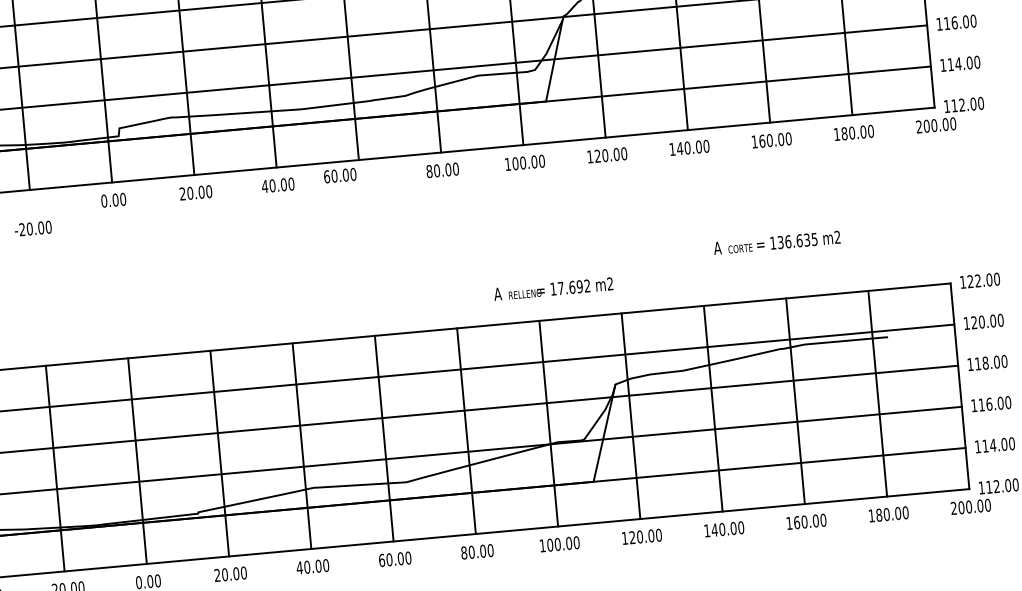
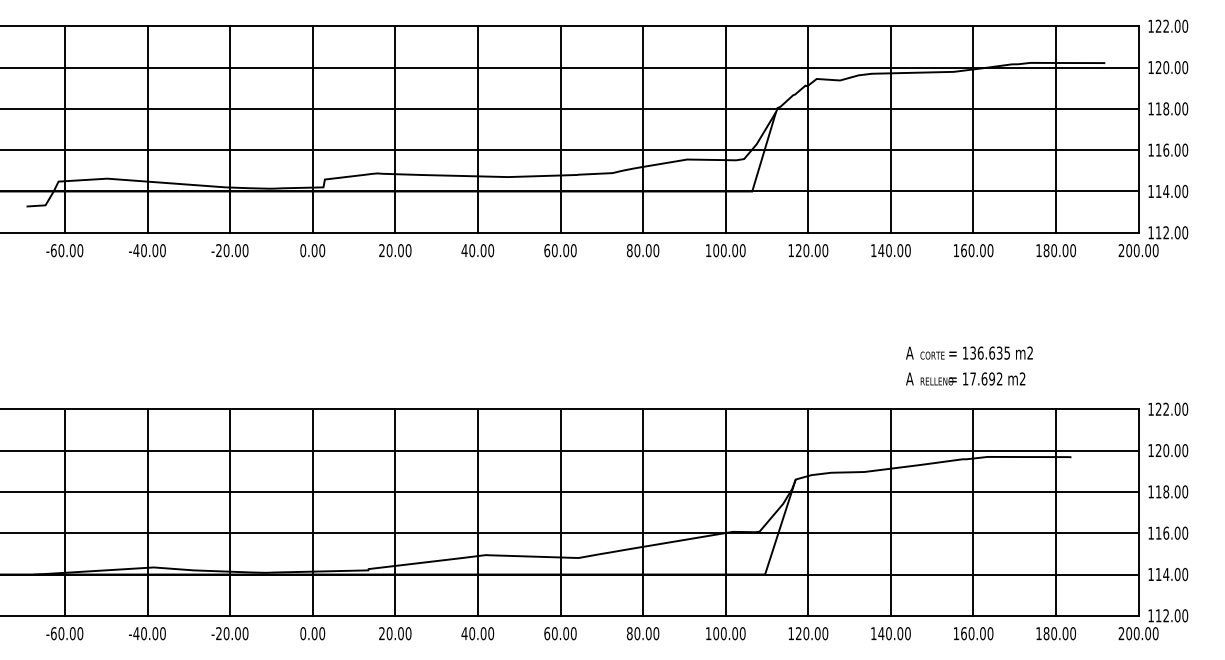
text: (340, 175) -> (560, 250), moved
text: (32, 228) -> (229, 250), moved
text: (553, 288) -> (965, 378), moved

